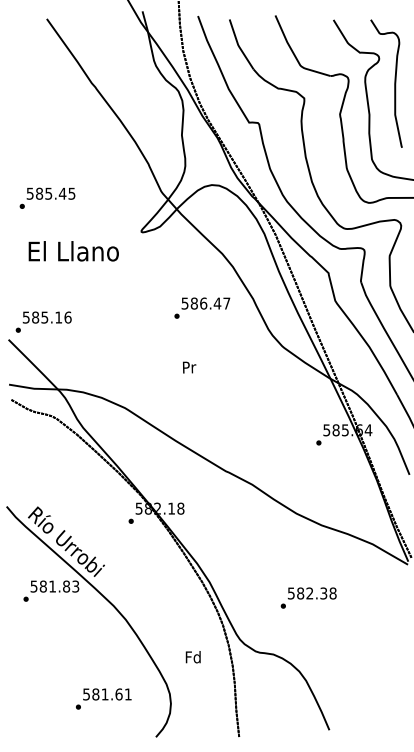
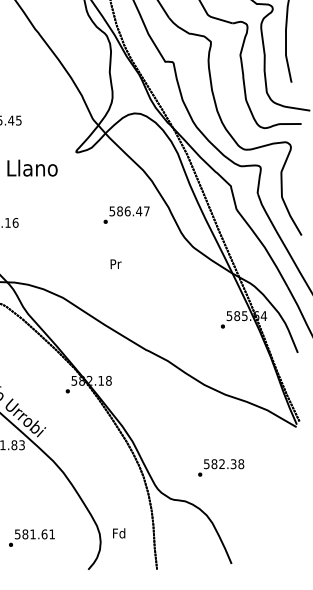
text: (308, 597) -> (220, 467), moved
text: (192, 657) -> (118, 533), moved
text: (103, 698) -> (31, 537), moved

